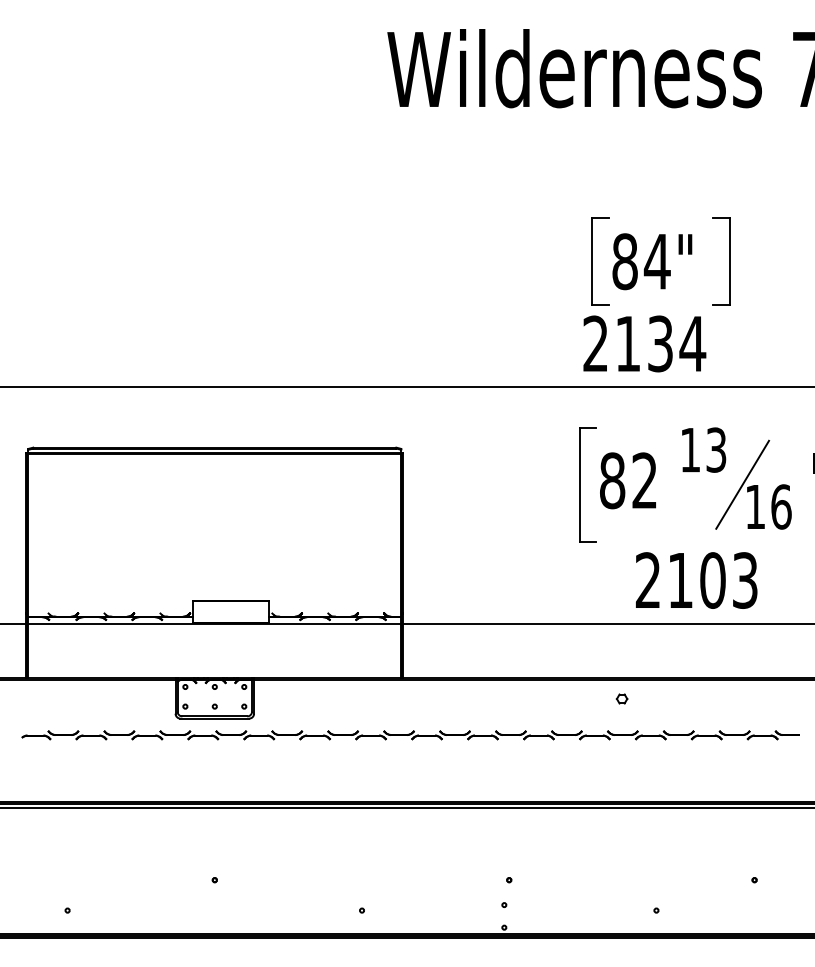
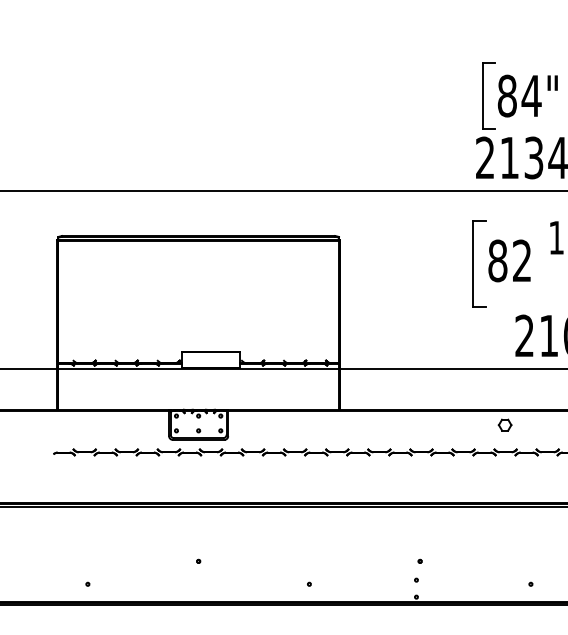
part: (621, 698) -> (504, 424), size x1.6

